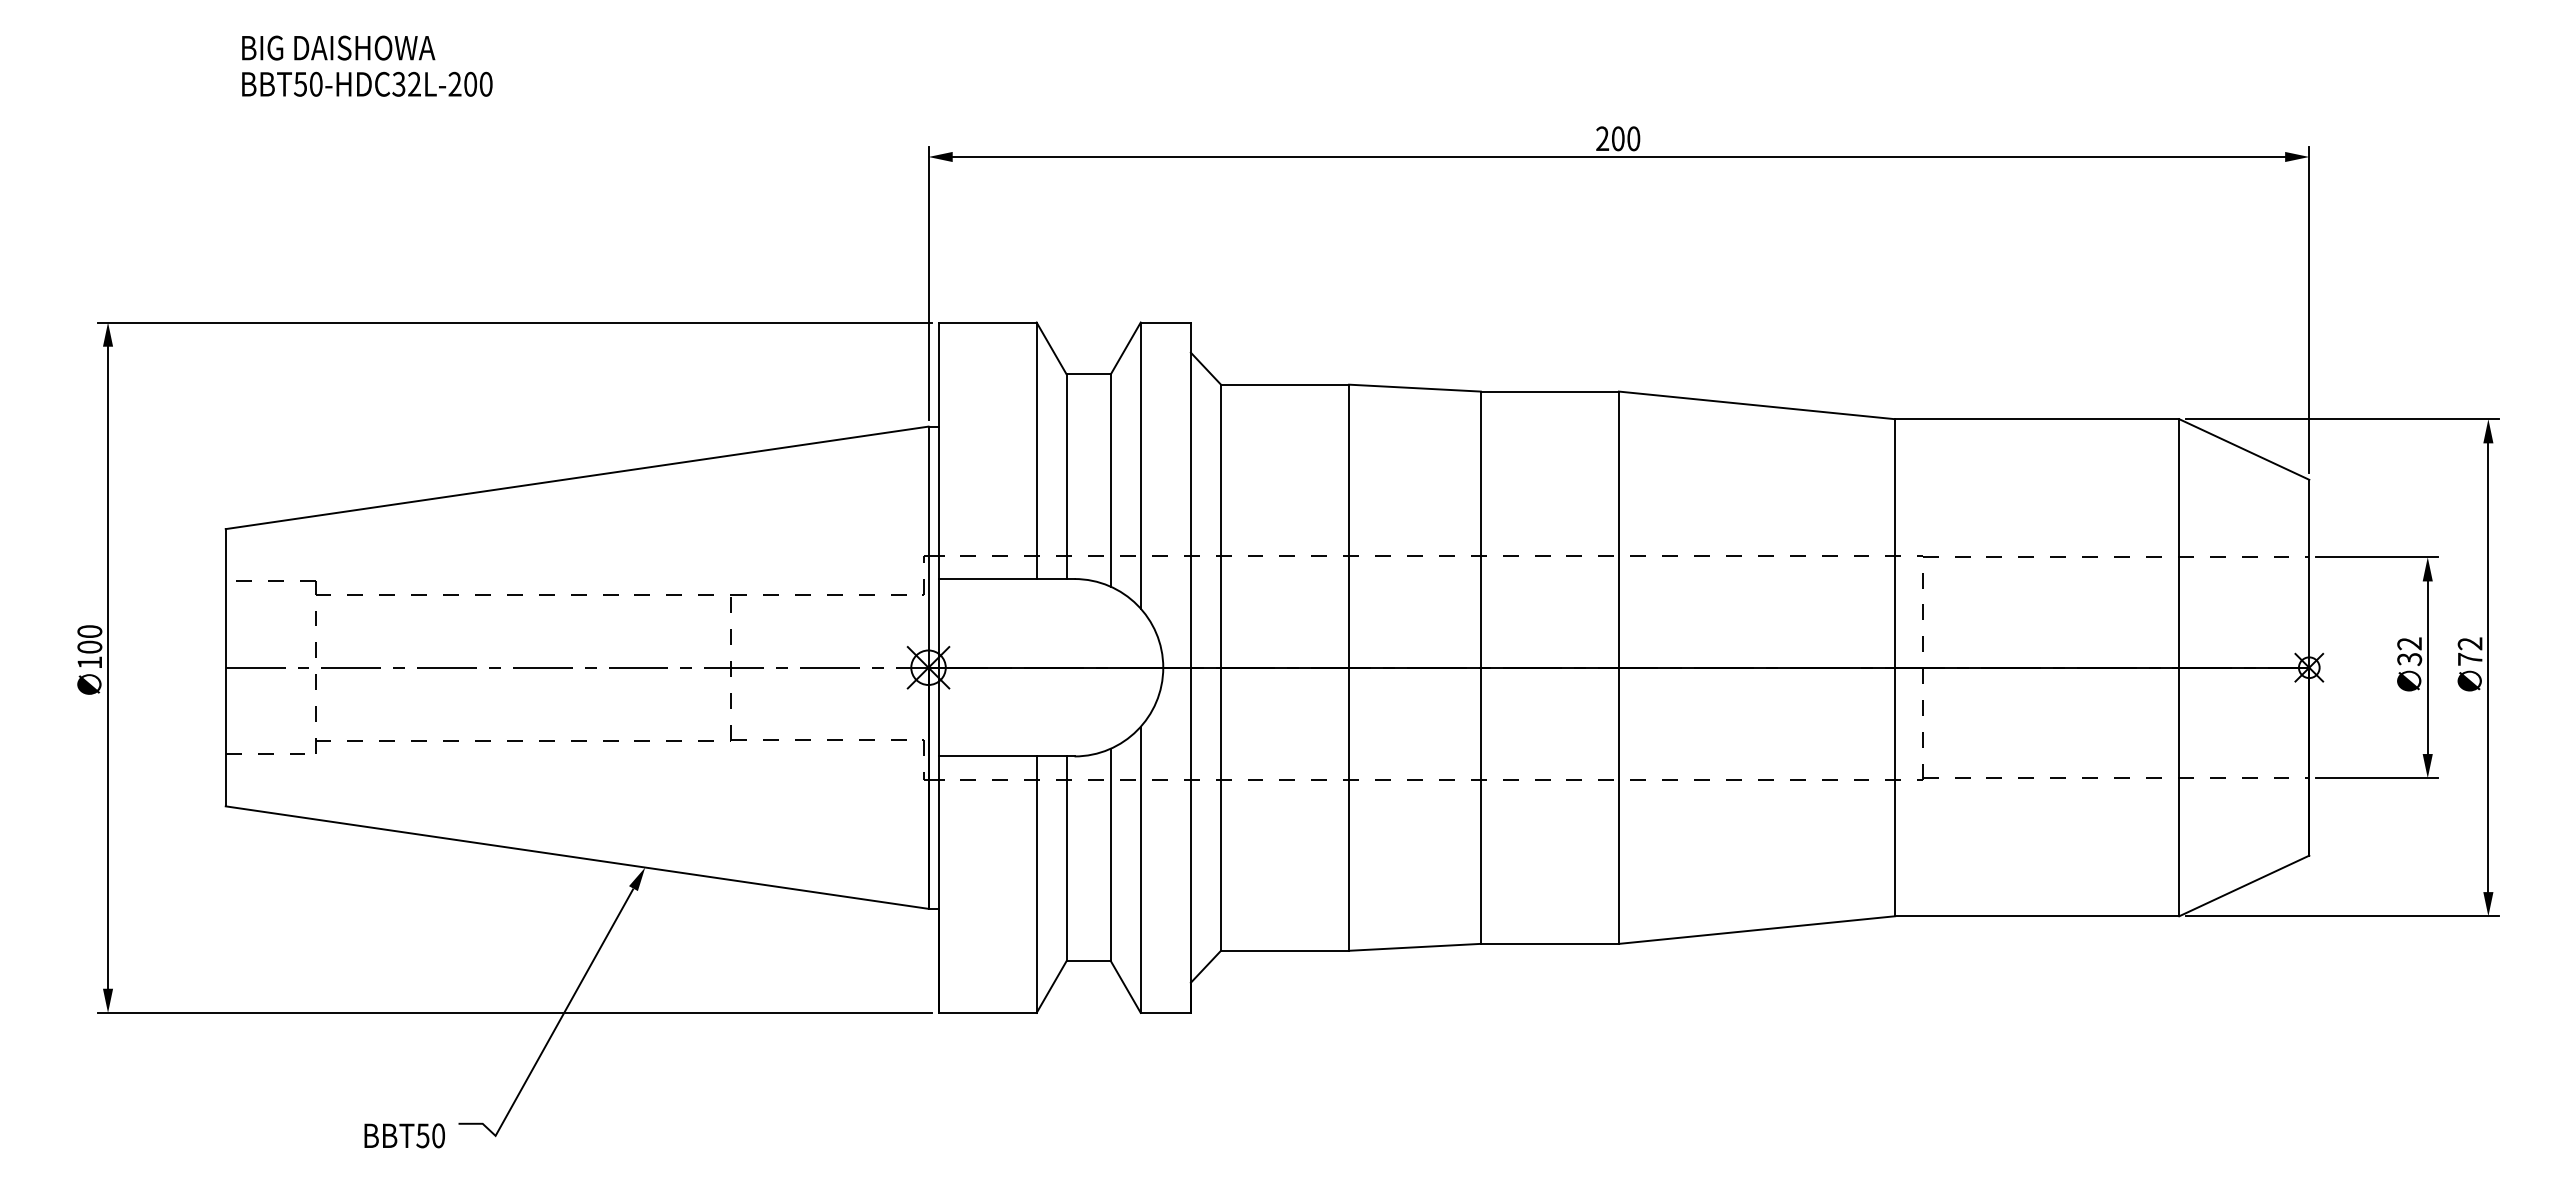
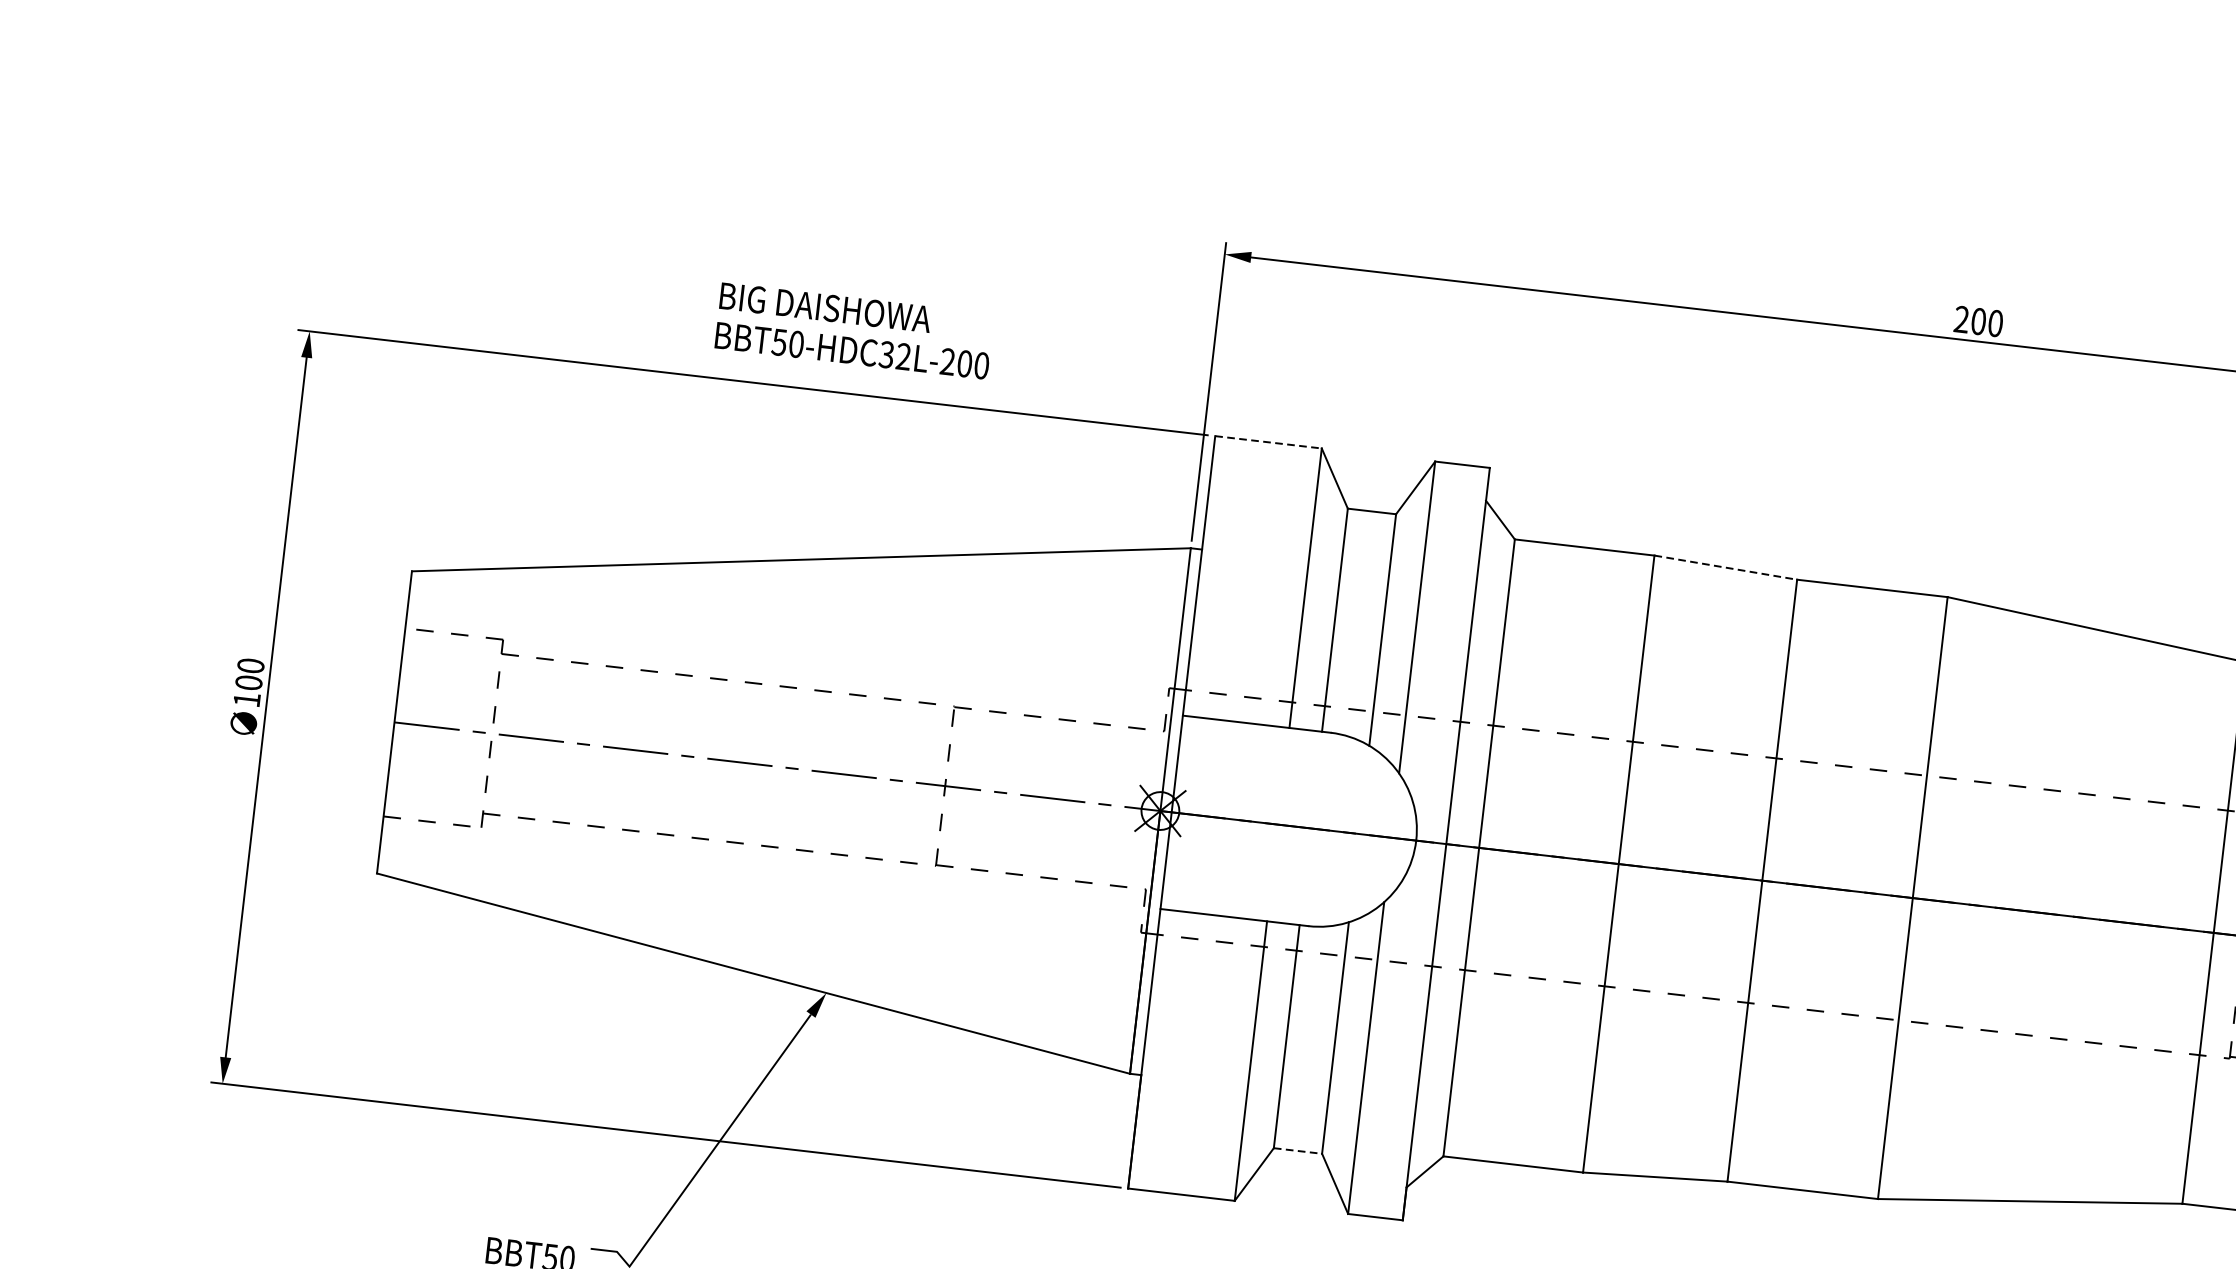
text: (367, 65) -> (854, 330), moved
line: (987, 322) -> (1268, 442), solid -> dashed
line: (1414, 388) -> (1725, 567), solid -> dashed
line: (1089, 961) -> (1298, 1151), solid -> dashed

